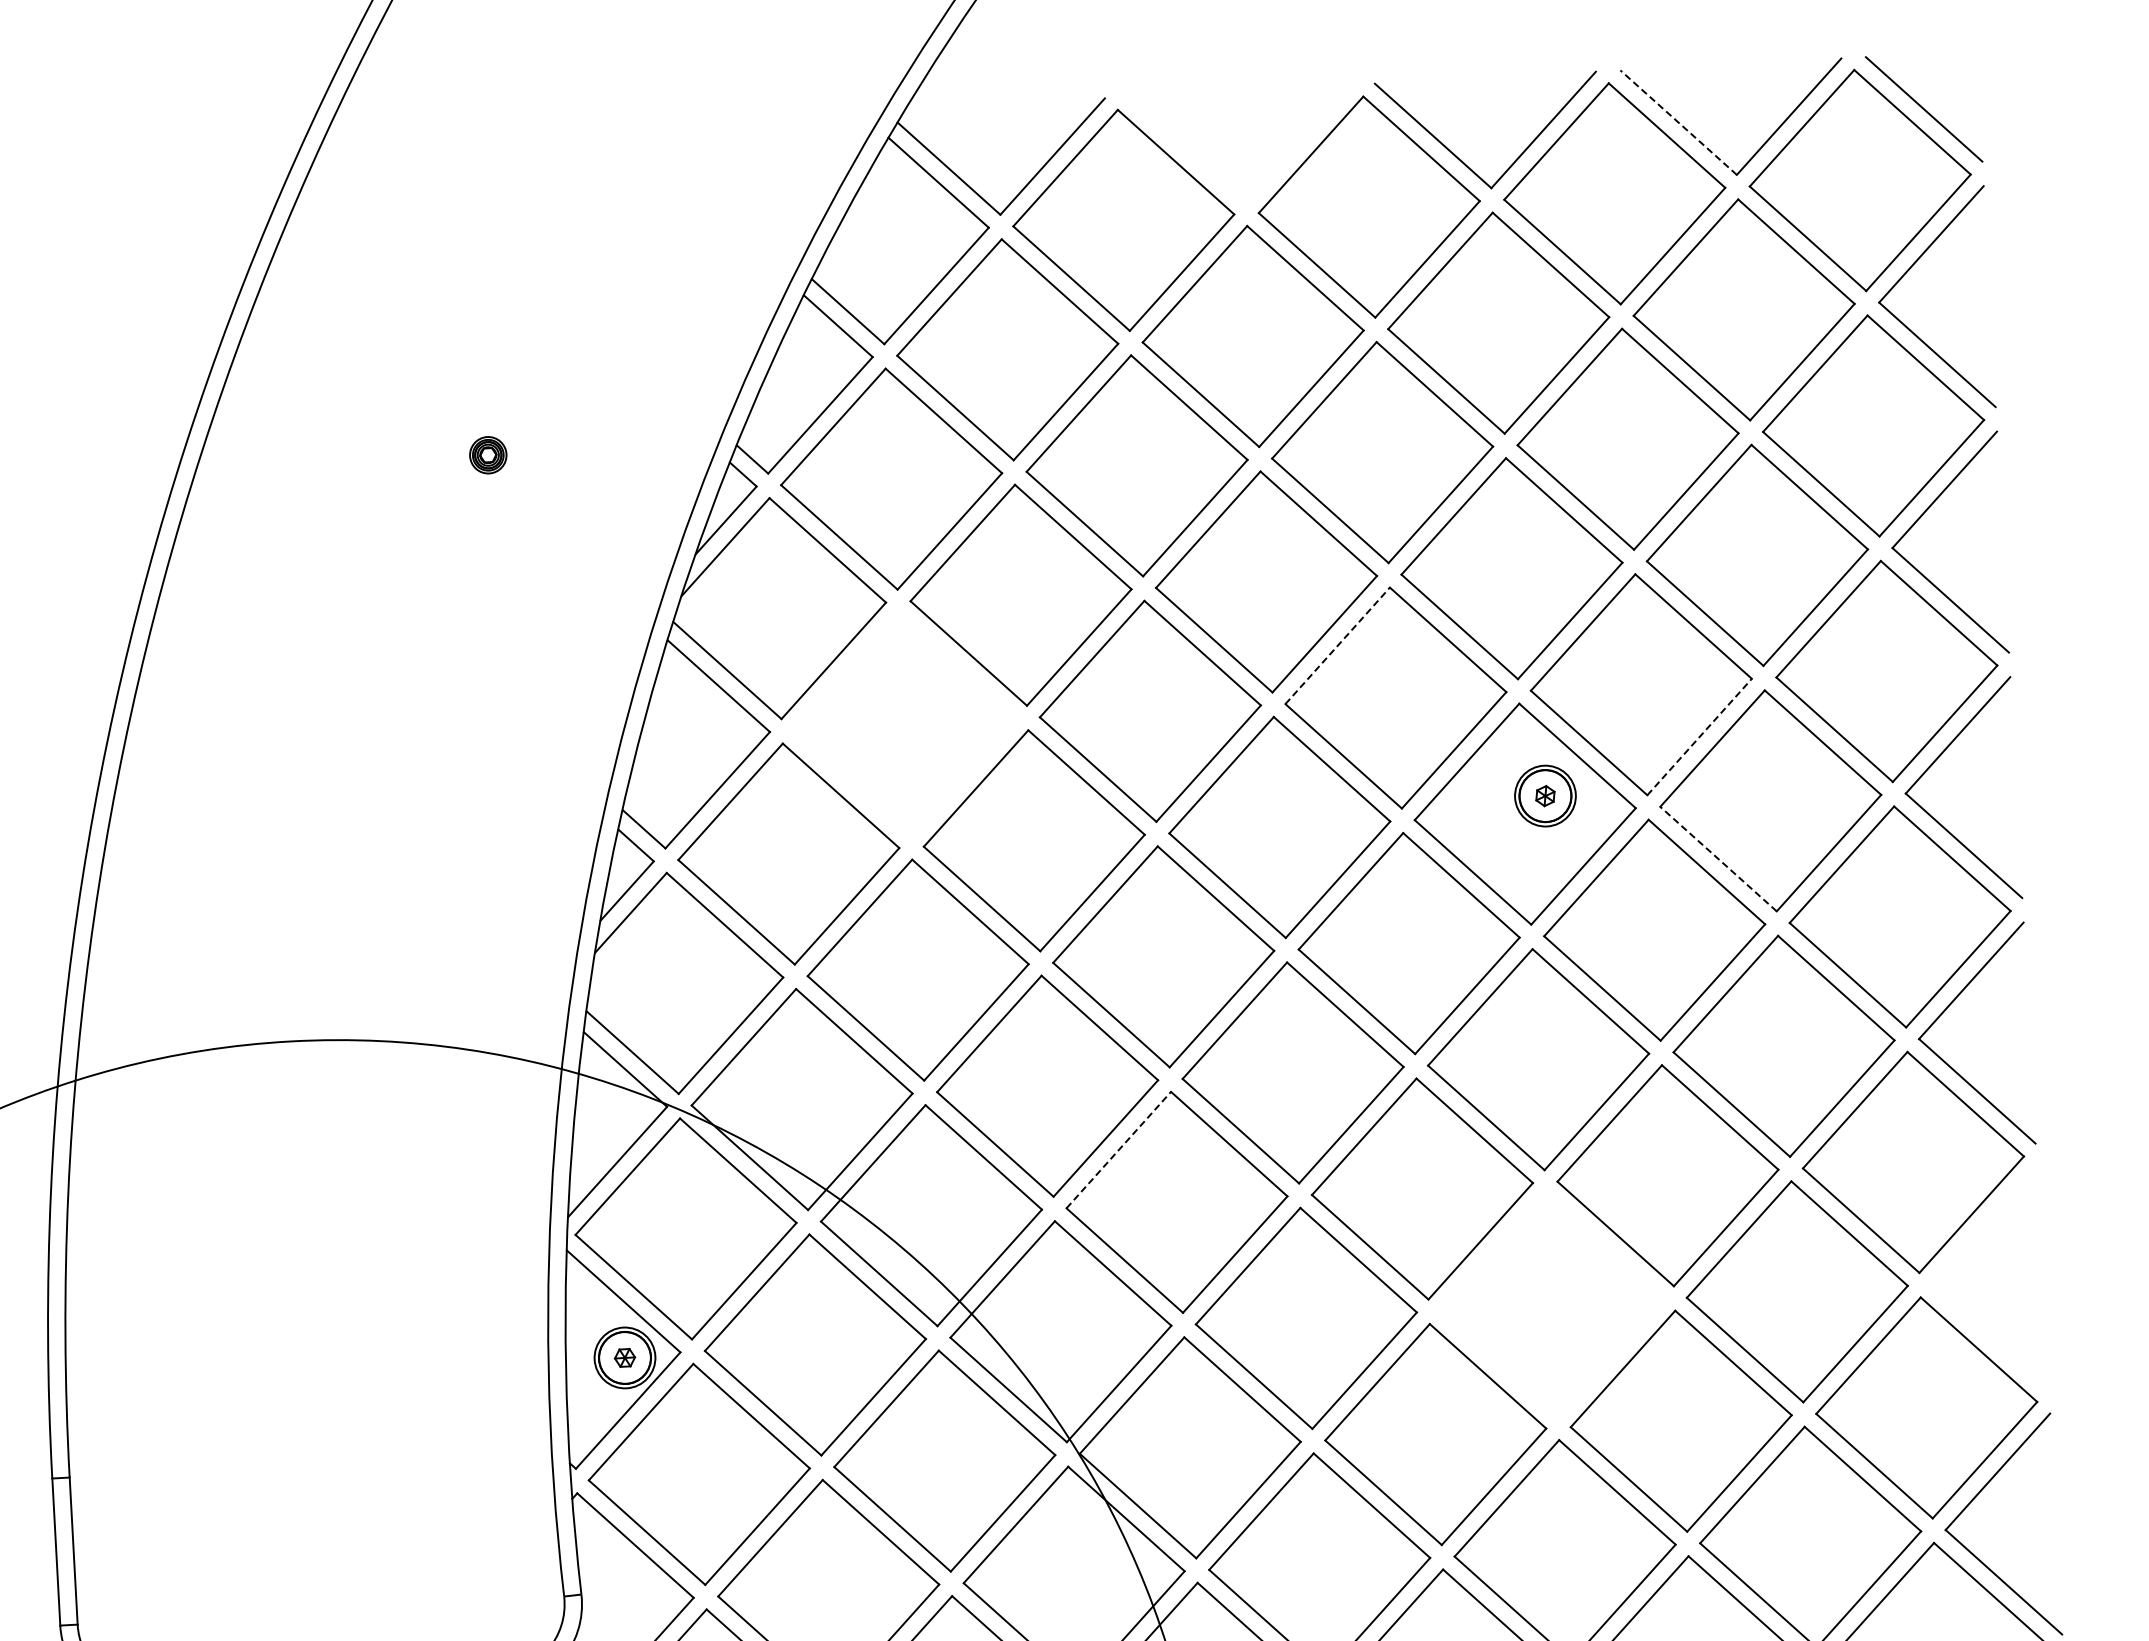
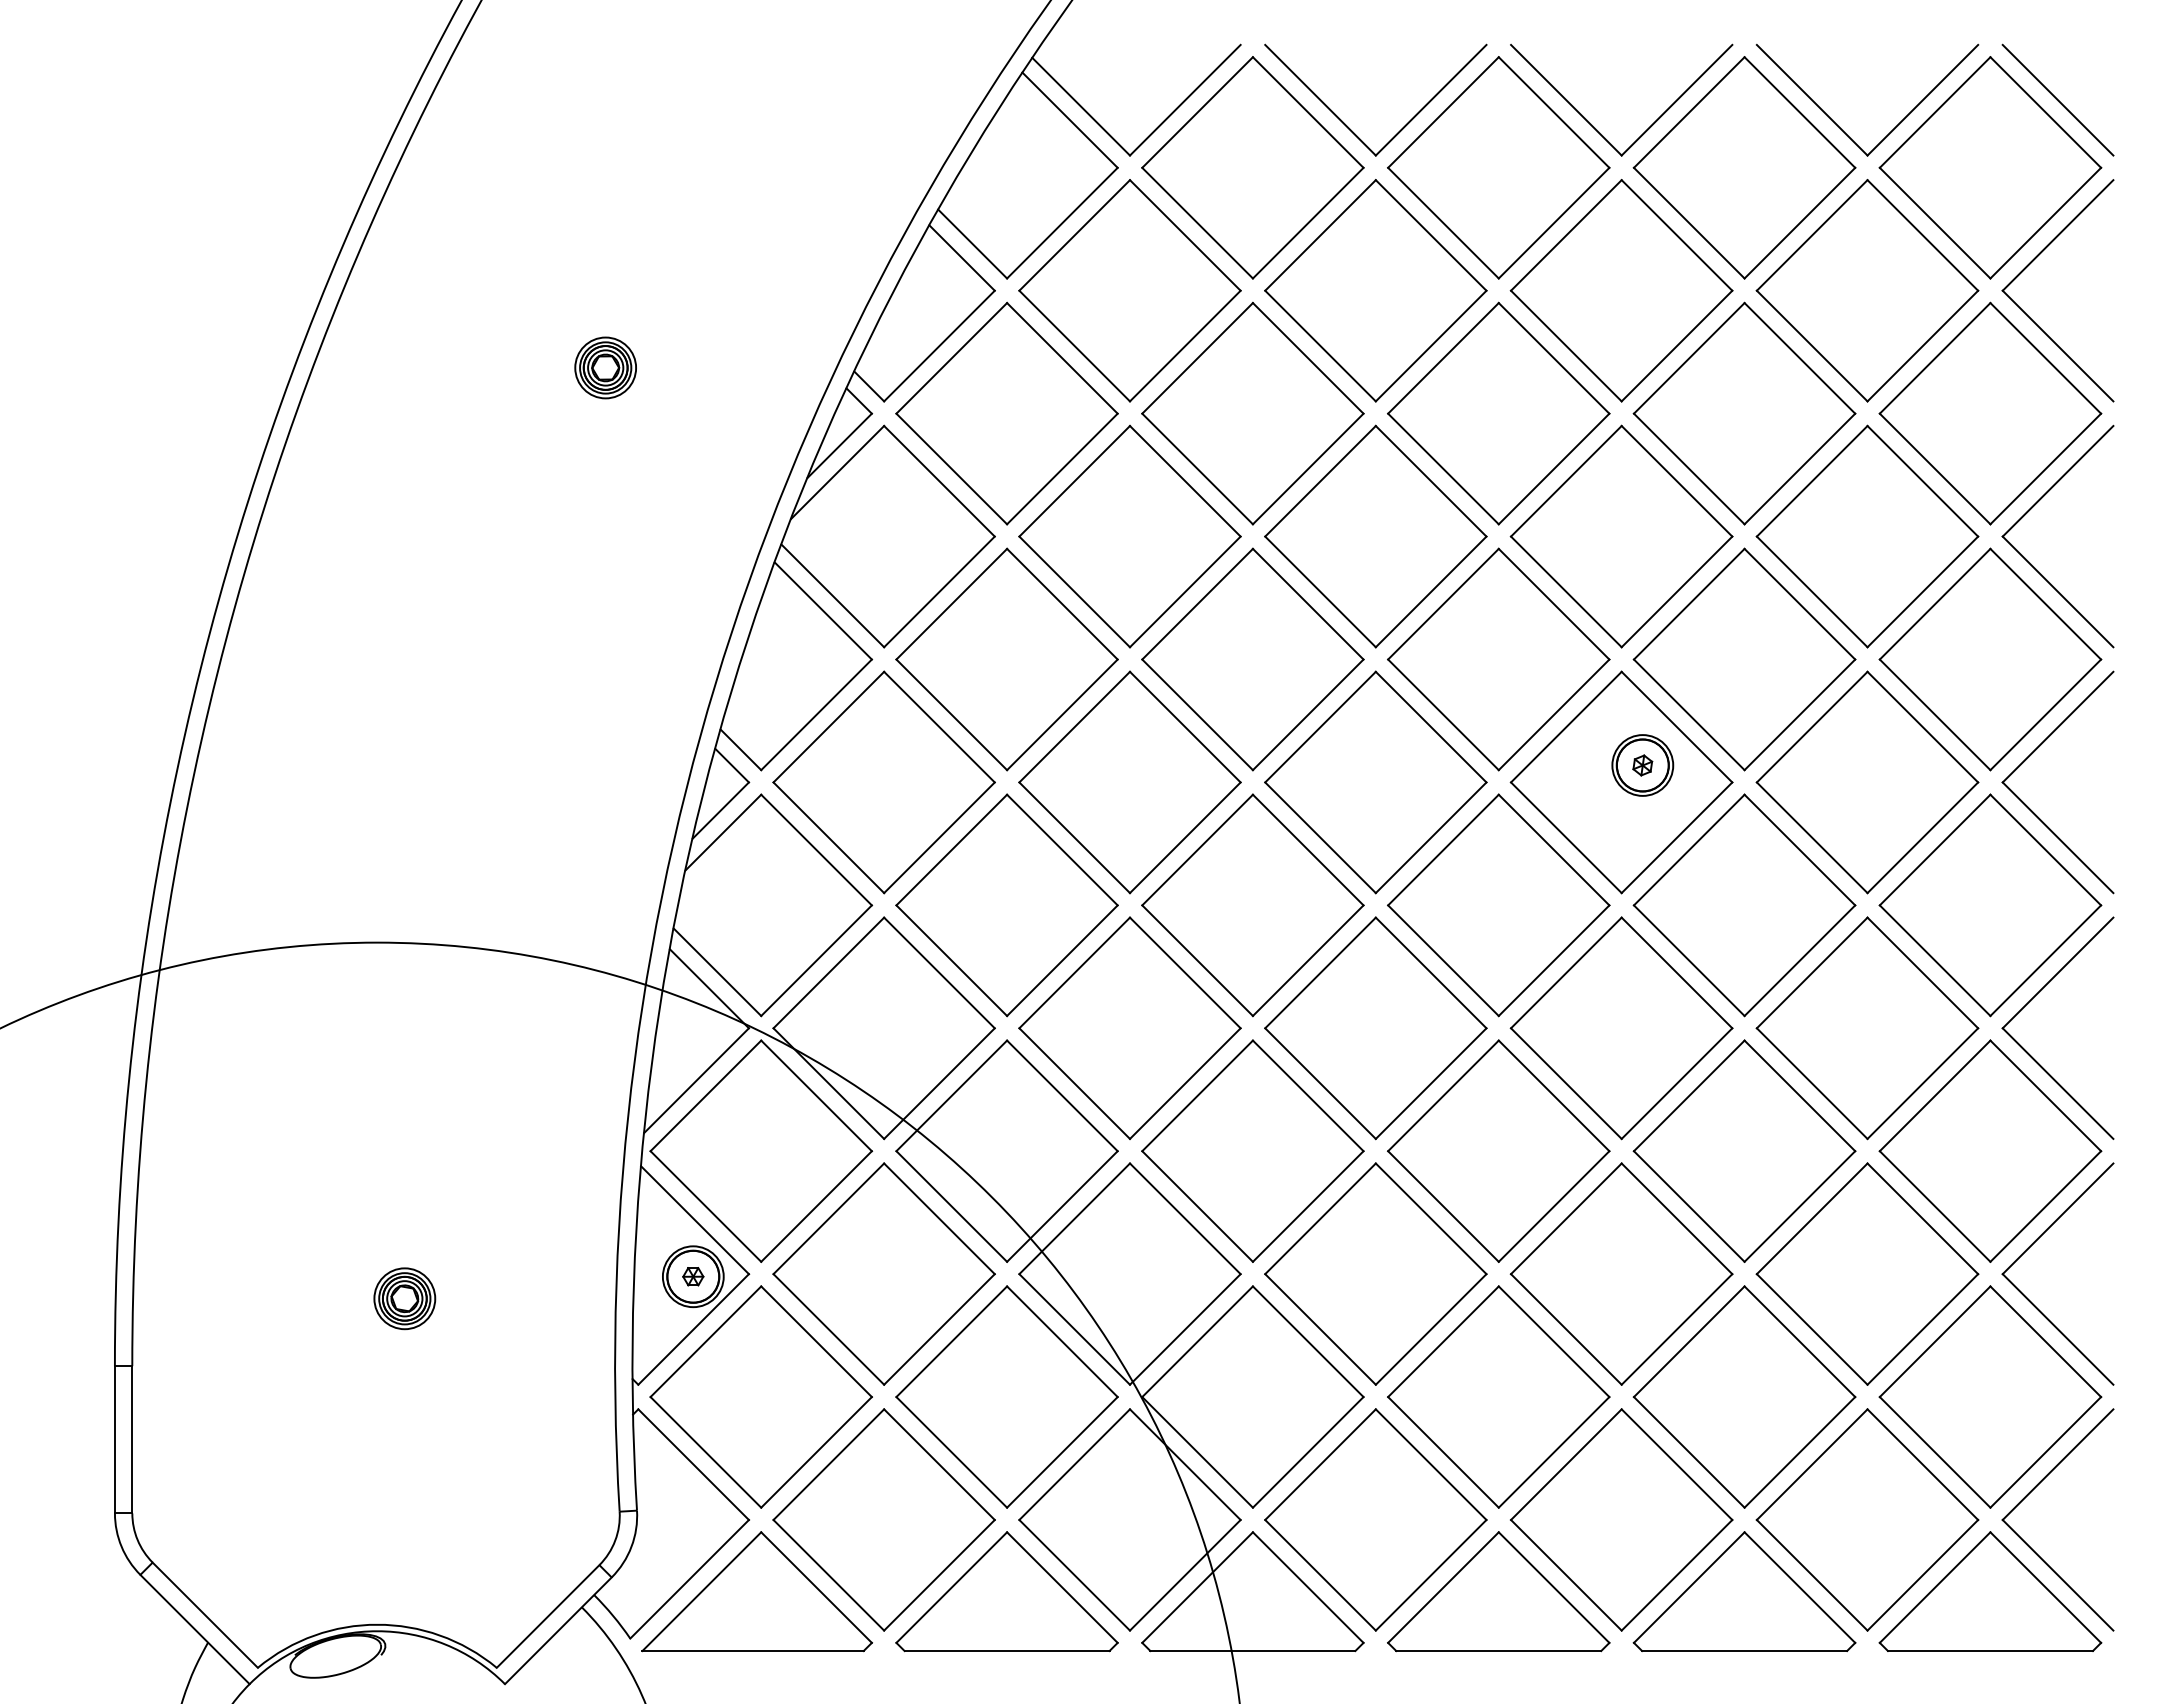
line: (1677, 121) -> (1811, 99), dashed -> solid
part: (1217, 173) -> (1348, 126), added
part: (488, 454) -> (605, 367), size x1.67
line: (1337, 645) -> (1443, 603), dashed -> solid
part: (904, 724) -> (1006, 659), added
line: (1700, 736) -> (1800, 714), dashed -> solid
line: (1717, 858) -> (1811, 837), dashed -> solid
line: (1118, 1149) -> (1197, 1095), dashed -> solid
part: (1959, 1255) -> (2031, 1246), added
part: (1551, 1304) -> (1621, 1273), added
part: (337, 1395) -> (404, 1298), added

